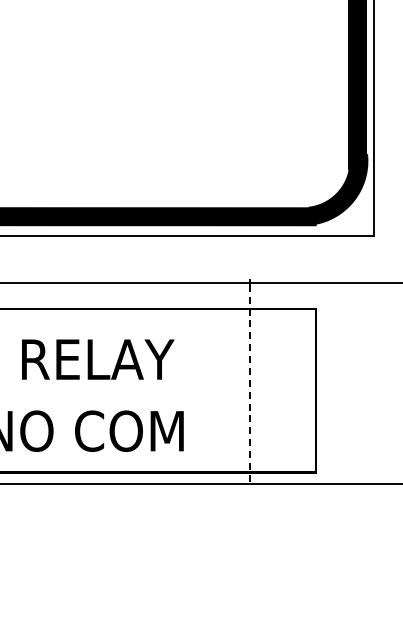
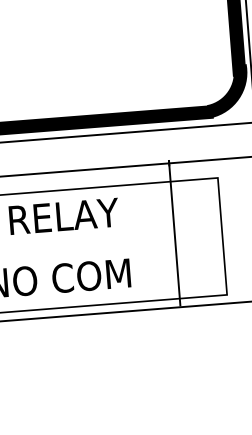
text: (98, 359) -> (64, 216), moved
line: (249, 381) -> (174, 233), dashed -> solid

